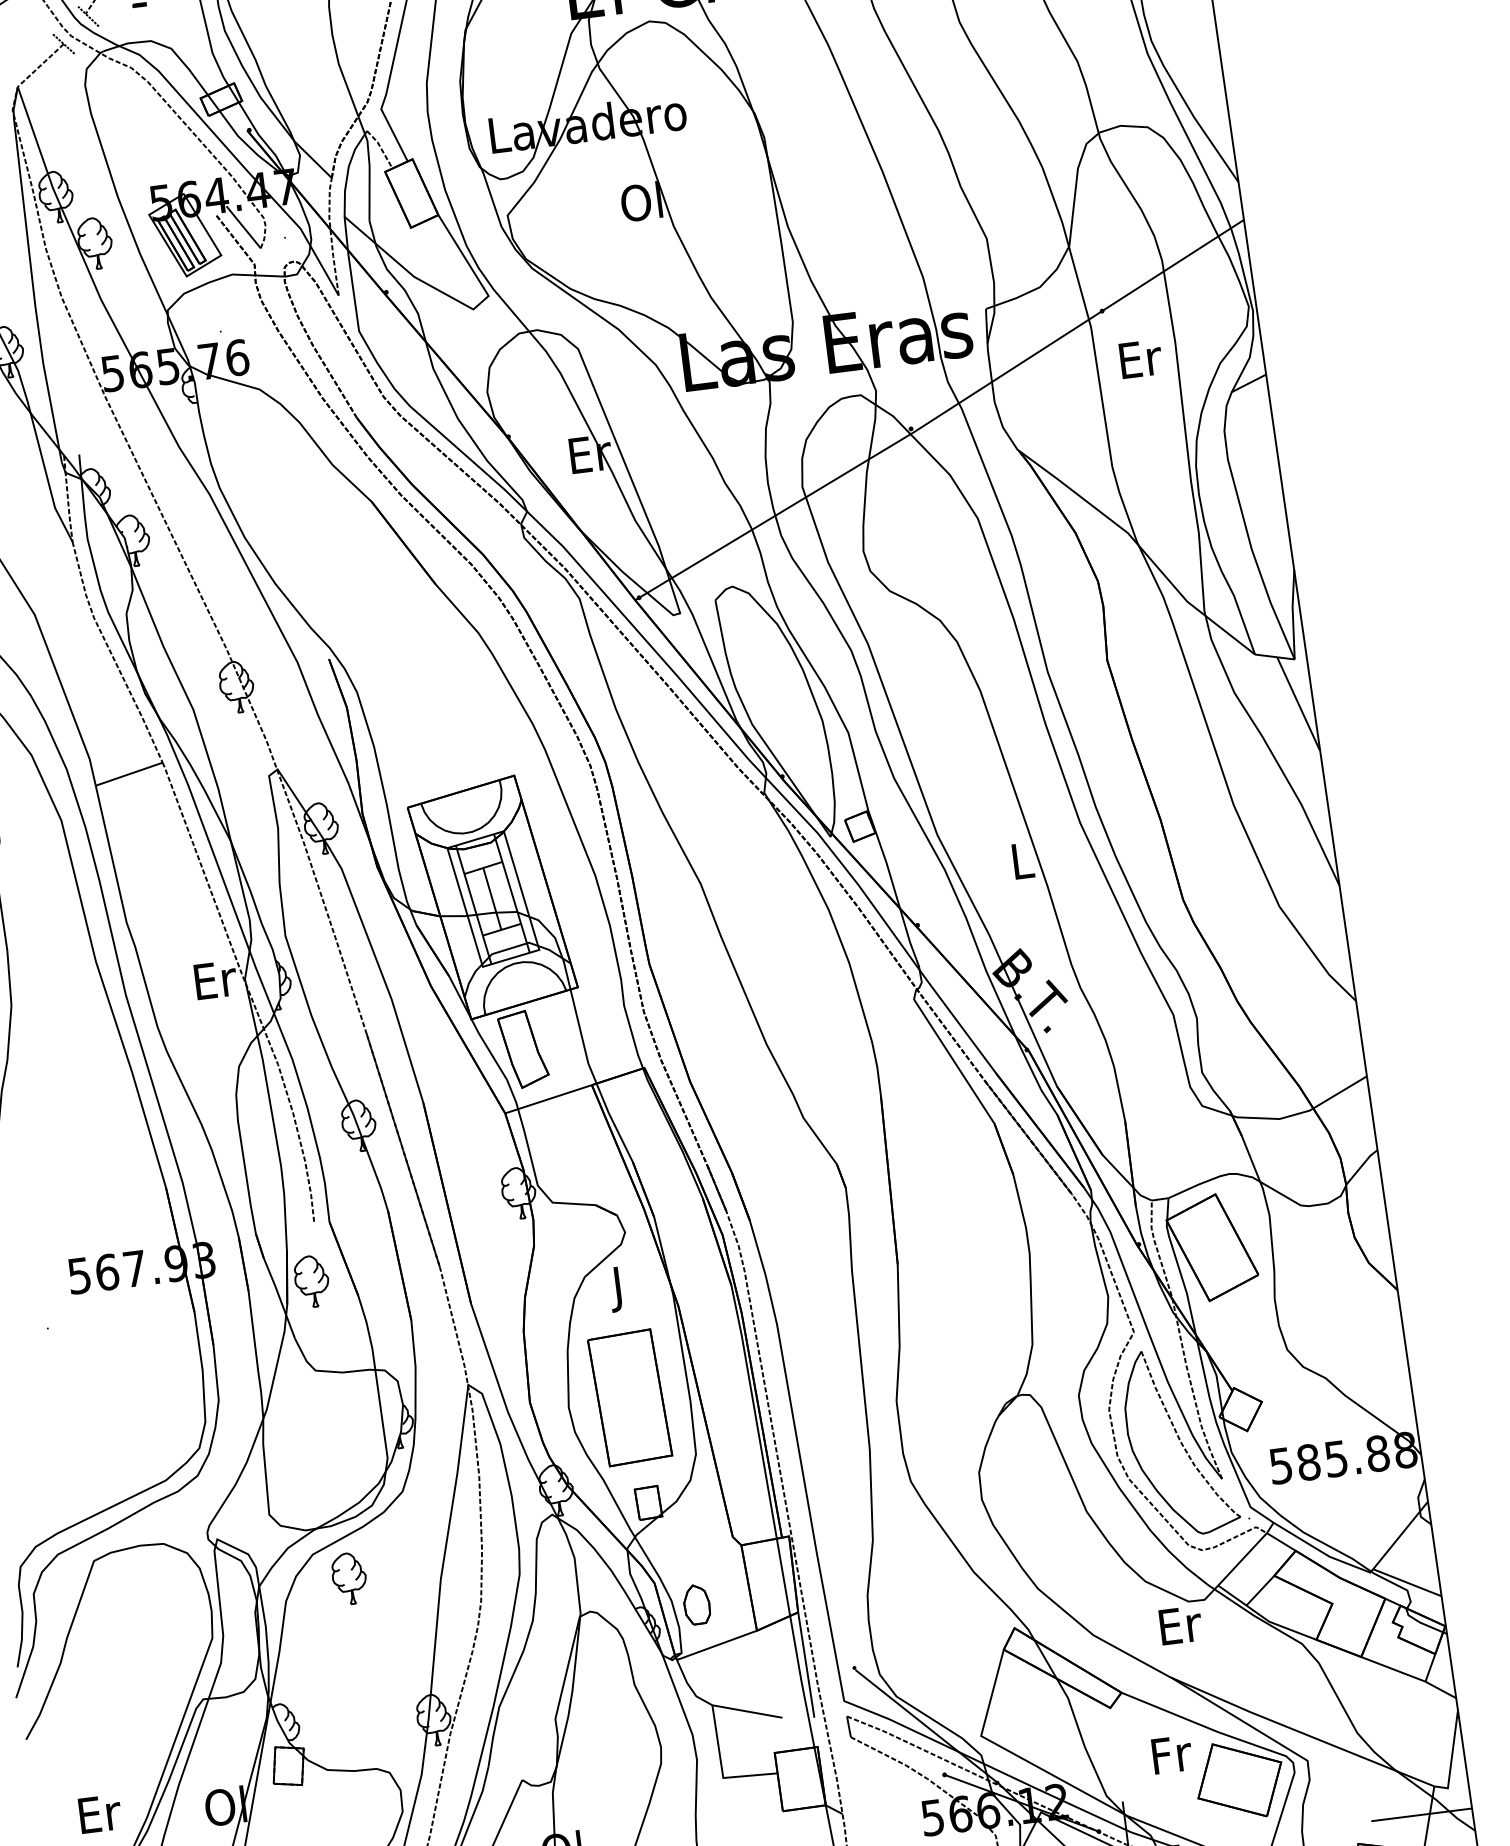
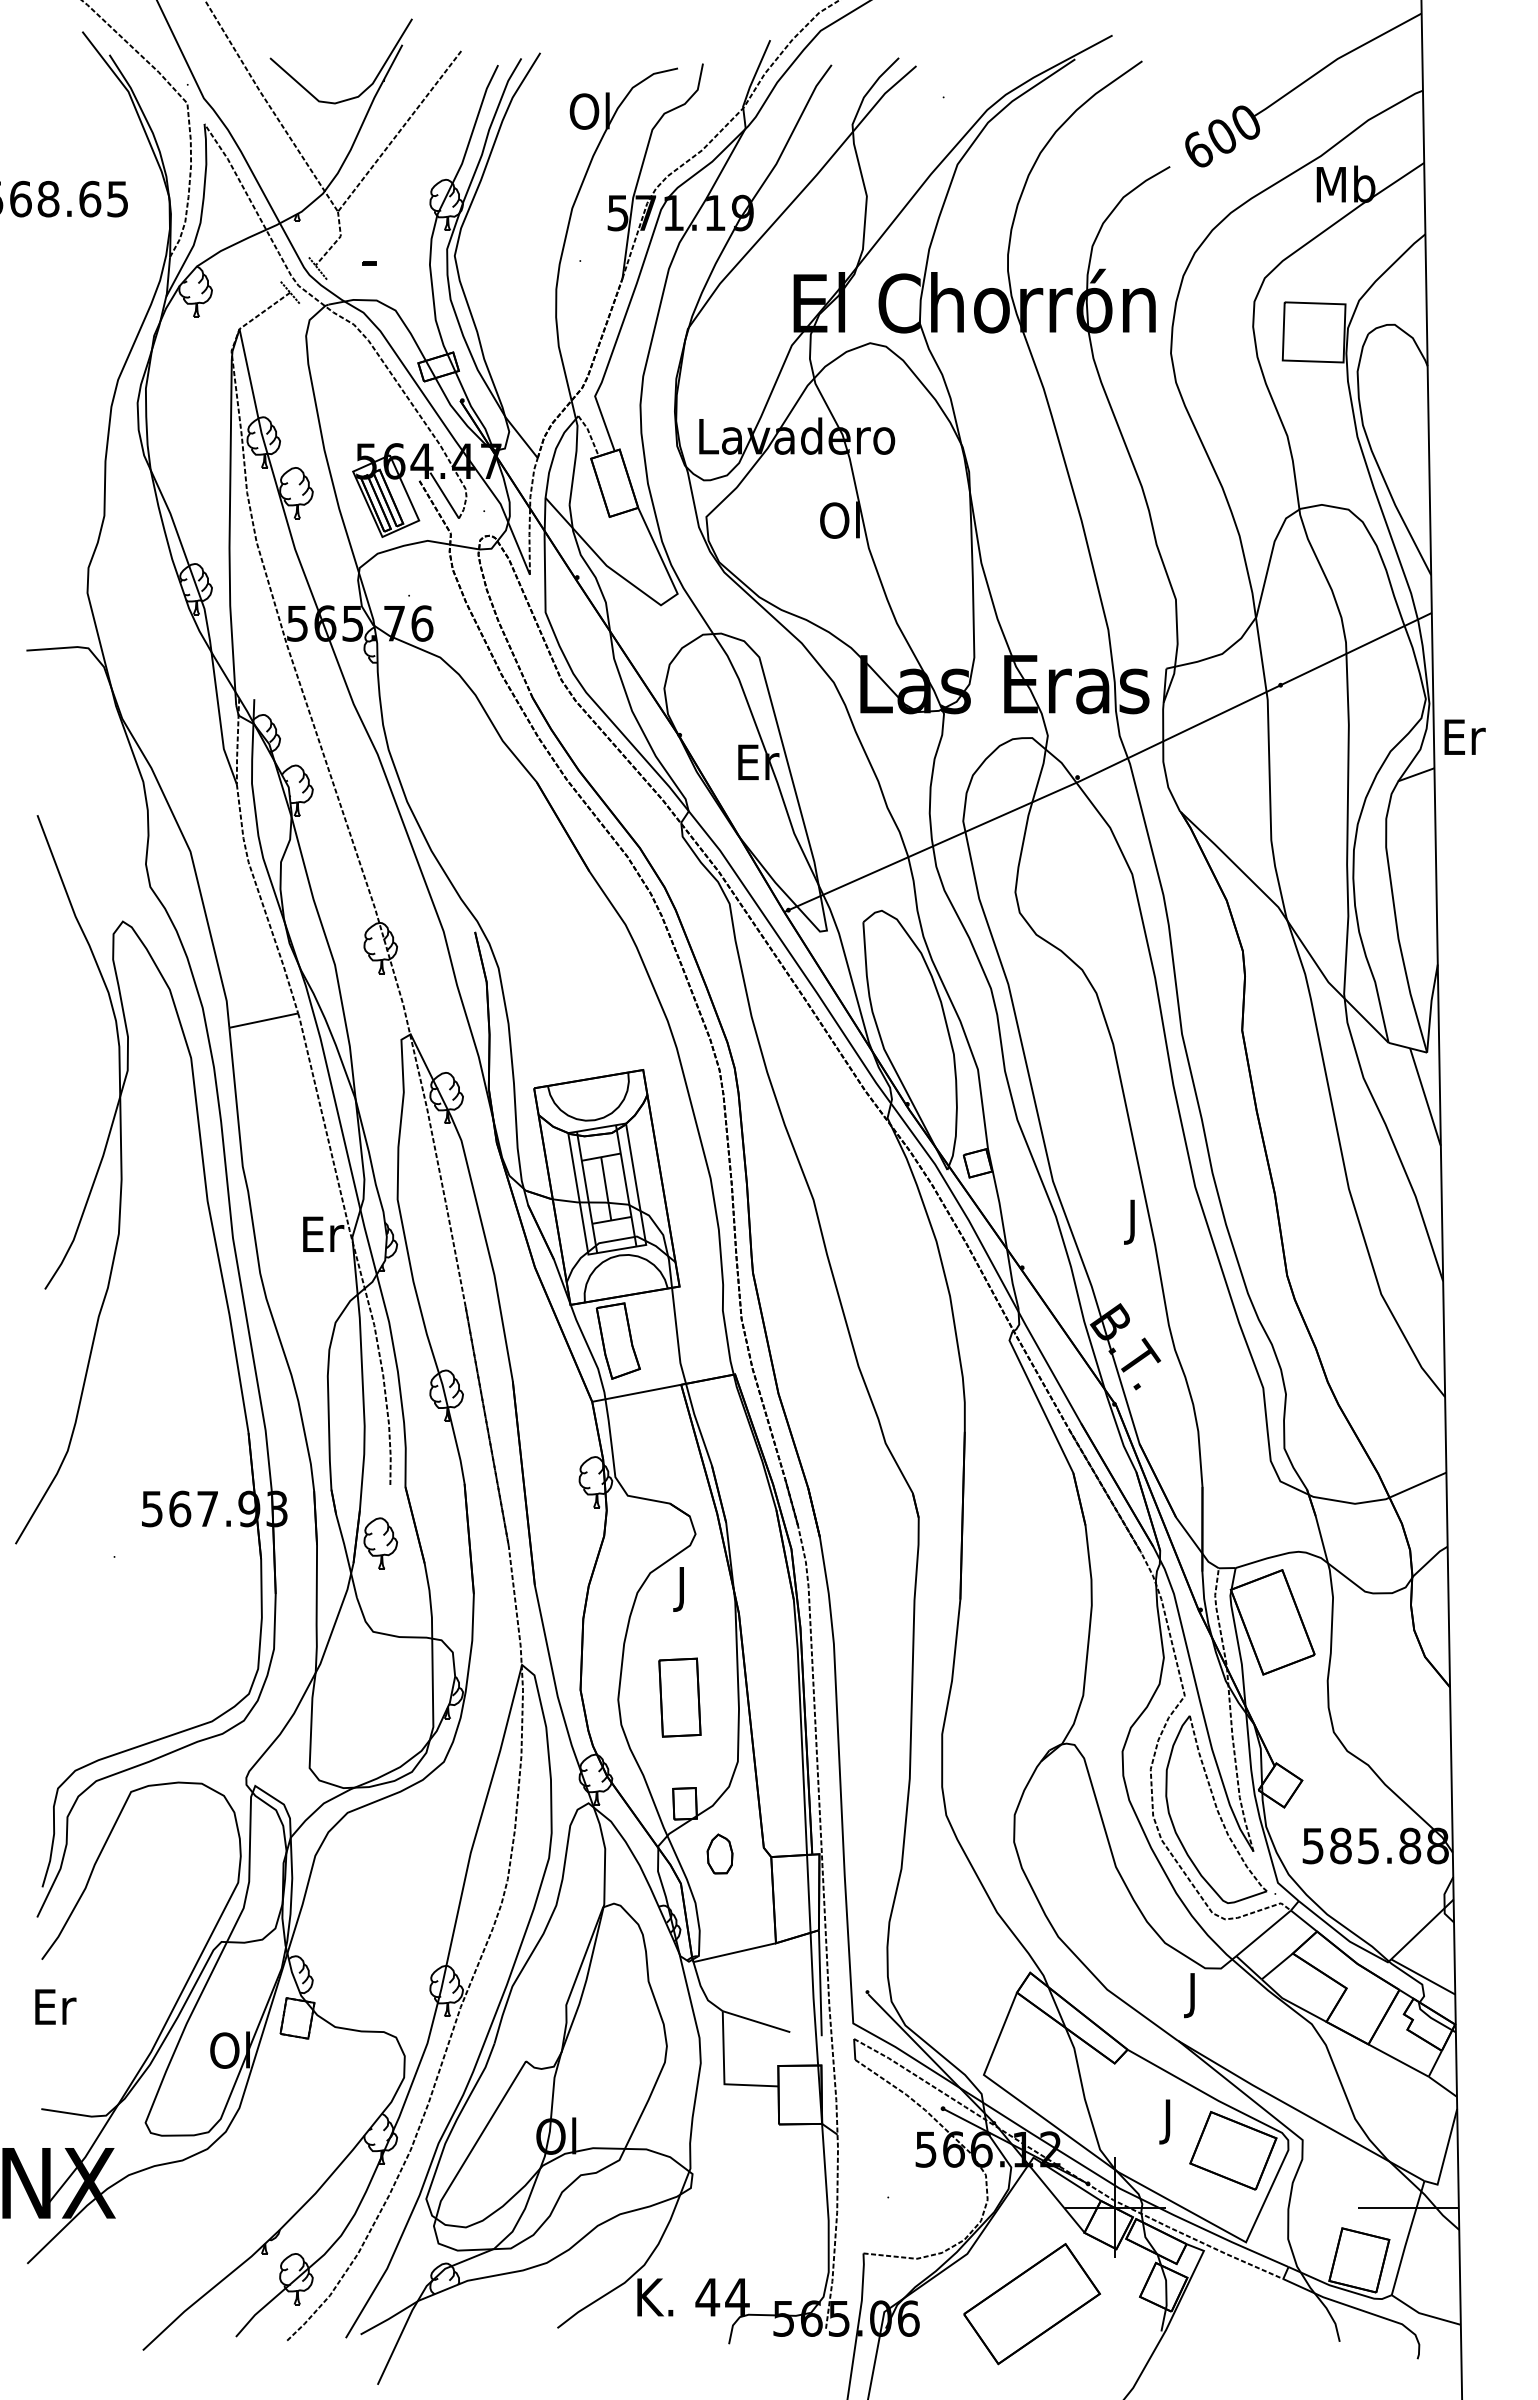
text: (1140, 358) -> (1464, 736), moved
text: (1023, 864) -> (1134, 1221), L -> J
part: (629, 1397) -> (679, 1697), size x0.6
part: (349, 1579) -> (380, 1841), removed
part: (696, 1604) -> (719, 1853), moved
text: (1181, 1630) -> (1194, 1995), Er -> J
text: (1172, 1759) -> (1169, 2121), Fr -> J
text: (99, 1813) -> (55, 2006), moved

